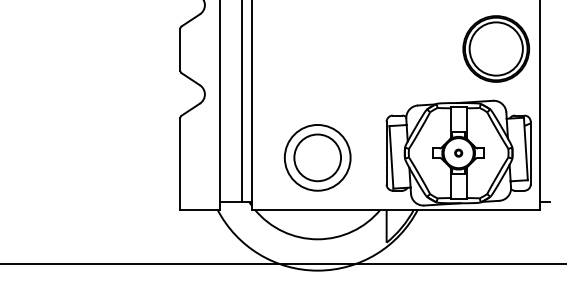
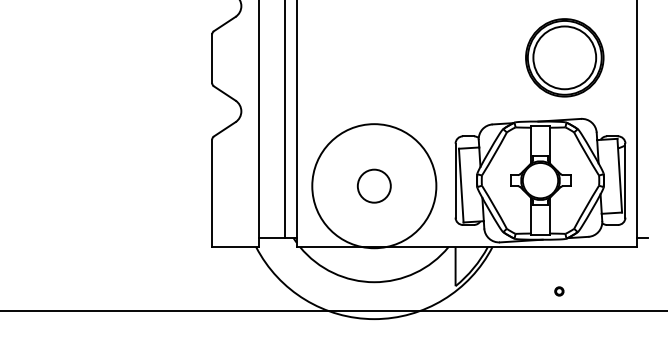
part: (495, 48) -> (563, 57), moved
part: (458, 152) -> (559, 290), moved
circle: (317, 157) -> (374, 185), size x0.6
circle: (317, 157) -> (374, 185), size x1.6

